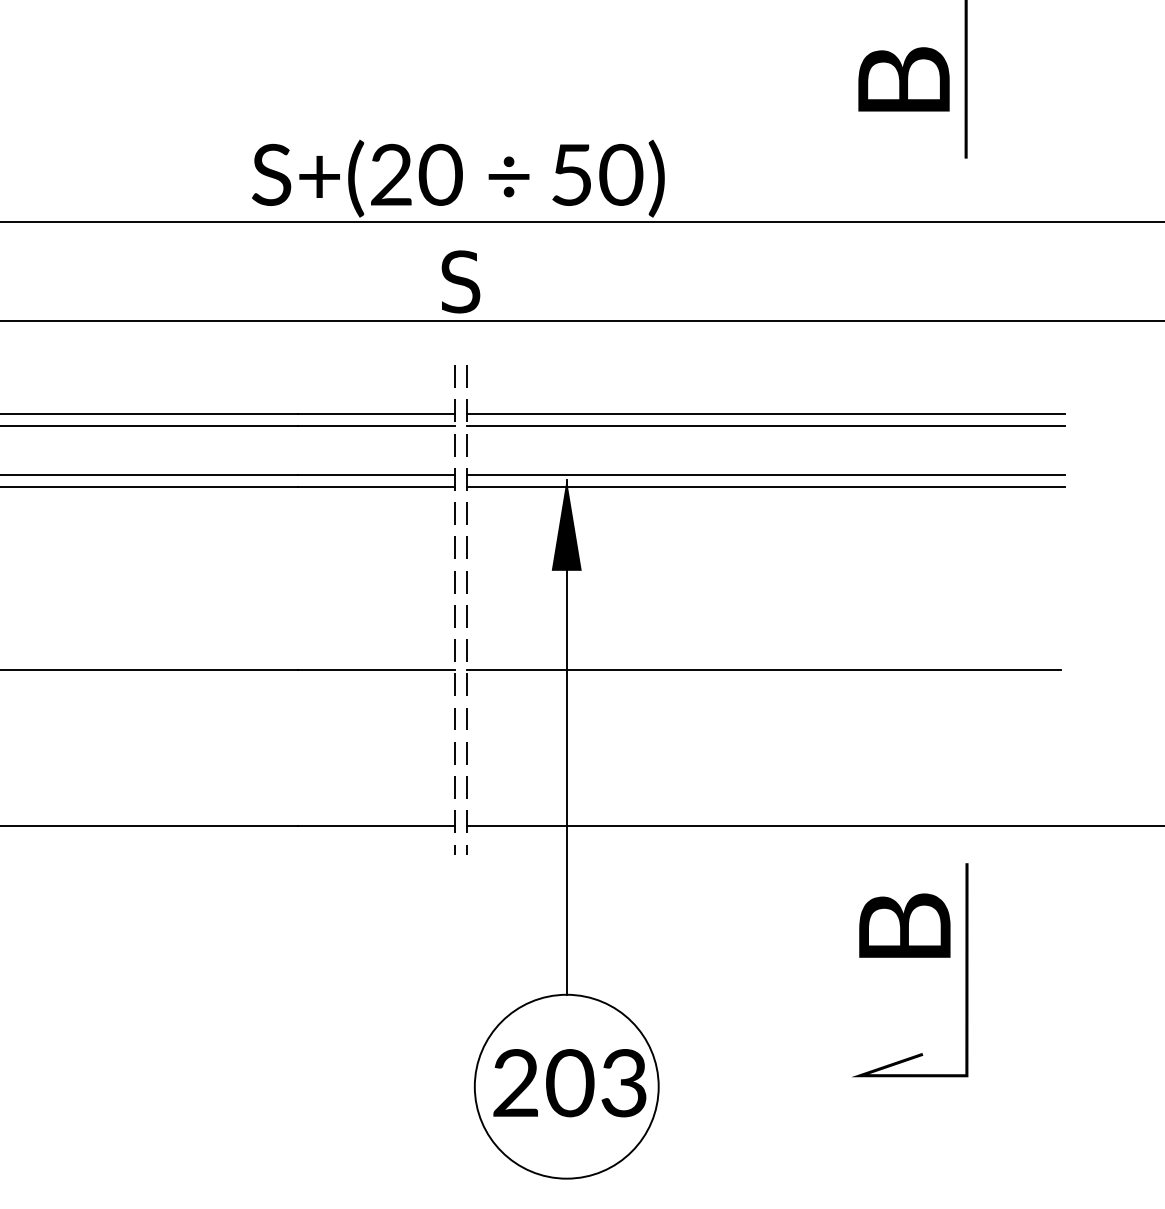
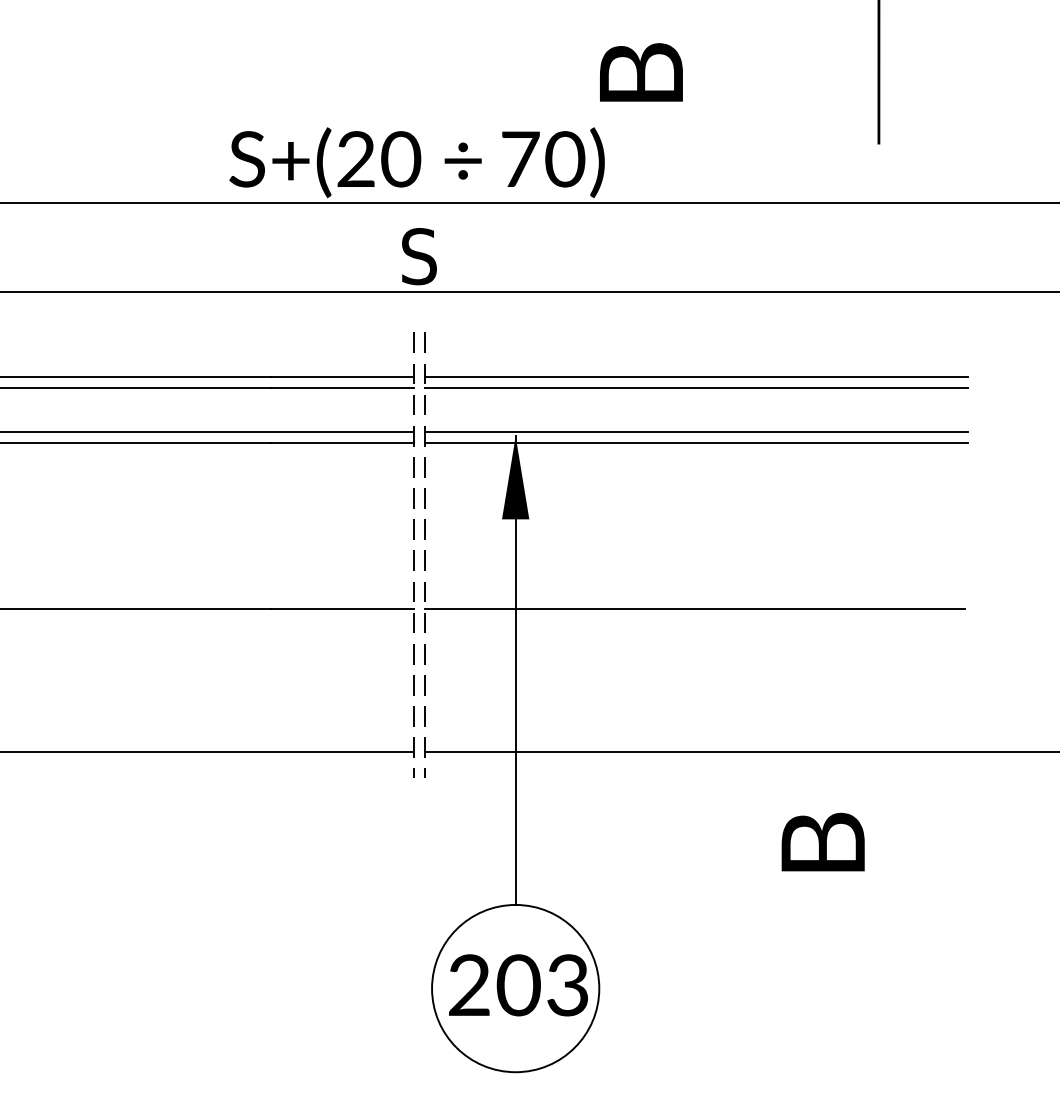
text: (903, 79) -> (640, 72), moved
text: (572, 174) -> (520, 158), 50) -> 70)
line: (965, 970) -> (878, 882), removed

